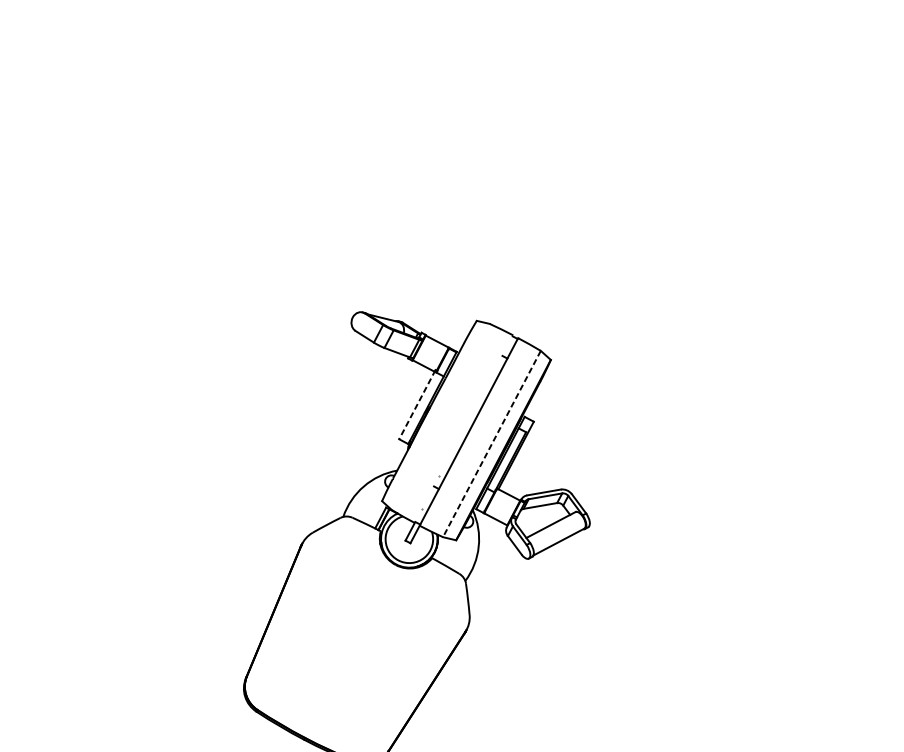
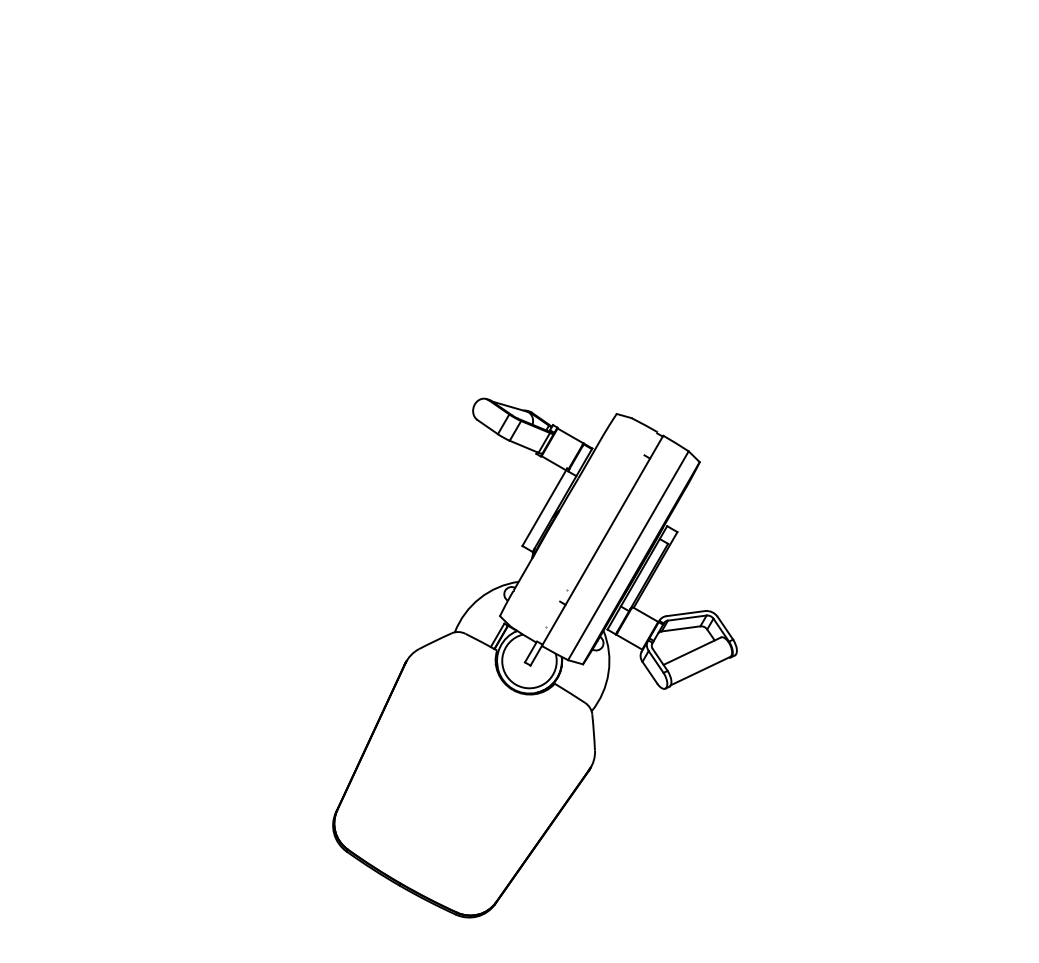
line: (417, 404) -> (544, 507), dashed -> solid
line: (492, 443) -> (628, 555), dashed -> solid

